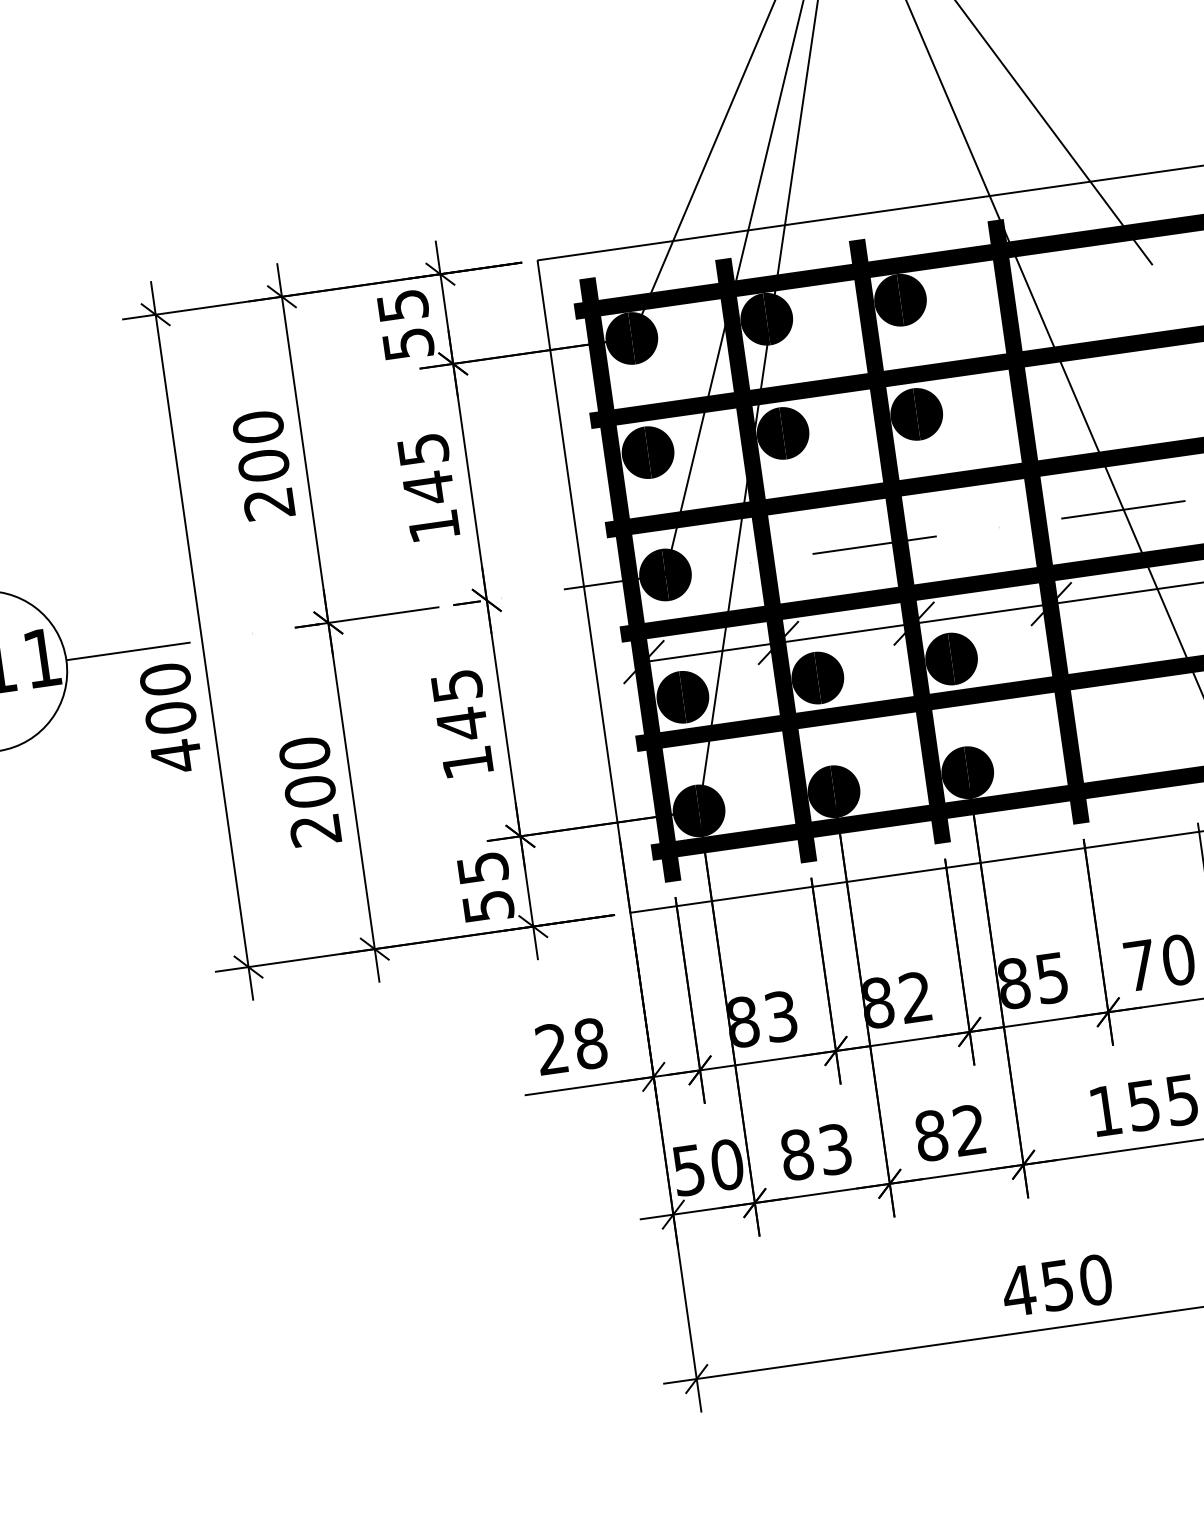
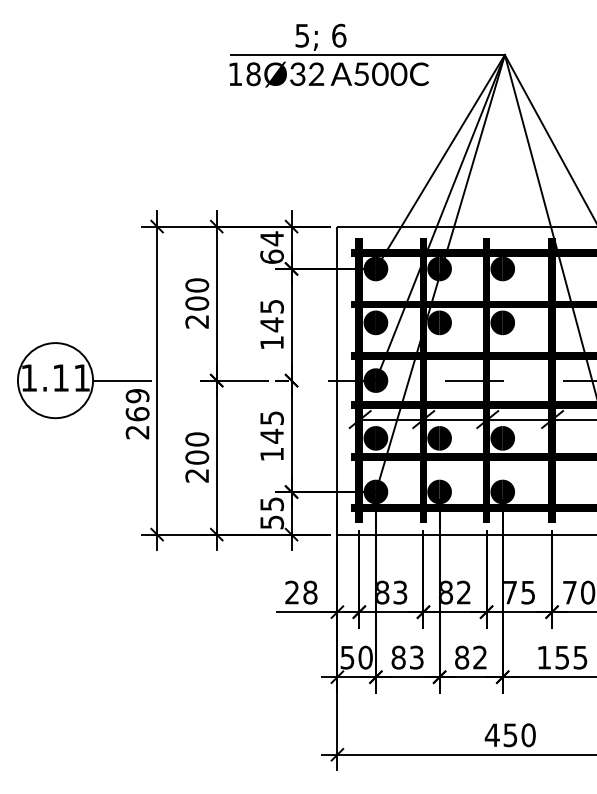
text: (406, 324) -> (272, 247), 55 -> 64
text: (170, 718) -> (137, 414), 400 -> 269
text: (1014, 983) -> (510, 592), 85 -> 75

